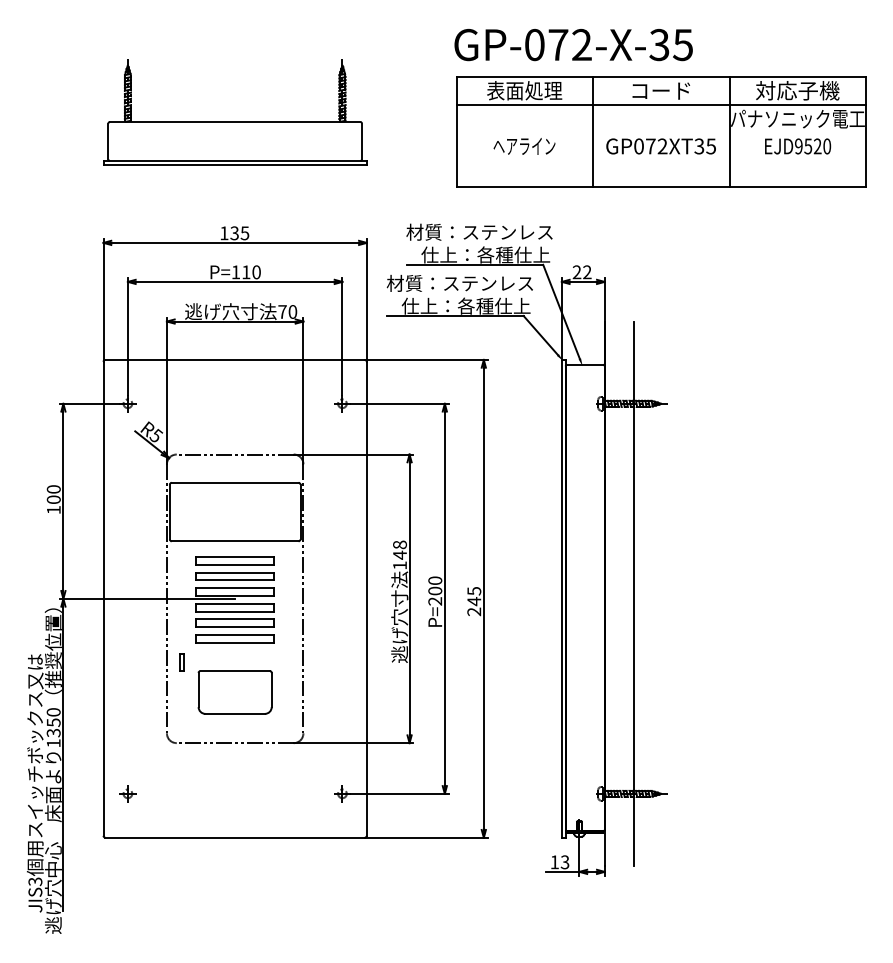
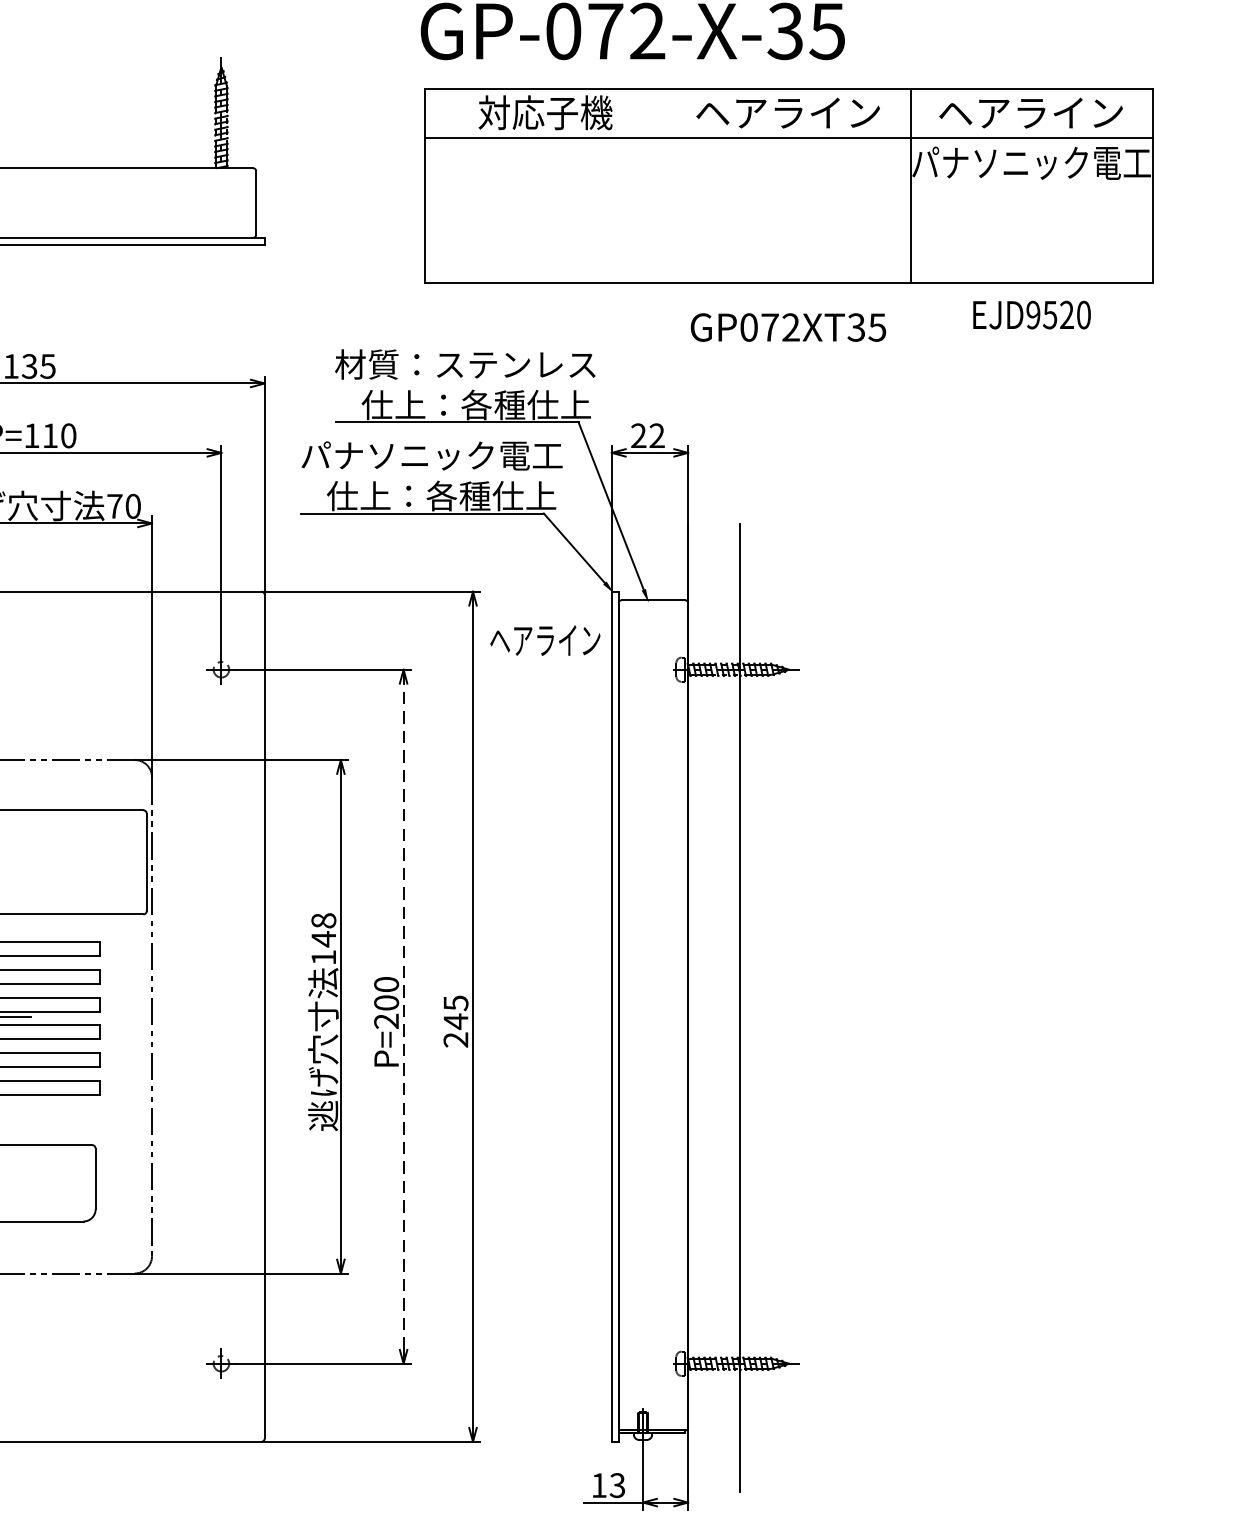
text: (524, 90) -> (545, 112), 表面処理 -> 対応子機
text: (660, 90) -> (787, 112), コード -> ヘアライン
text: (797, 90) -> (1031, 112), 対応子機 -> ヘアライン
line: (593, 131) -> (668, 185), removed
text: (524, 146) -> (545, 640), moved
text: (660, 146) -> (787, 327), moved
text: (798, 146) -> (1032, 315), moved
text: (460, 282) -> (431, 453), 材質：ステンレス -> パナソニック電工
line: (444, 598) -> (403, 1016), solid -> dashed

